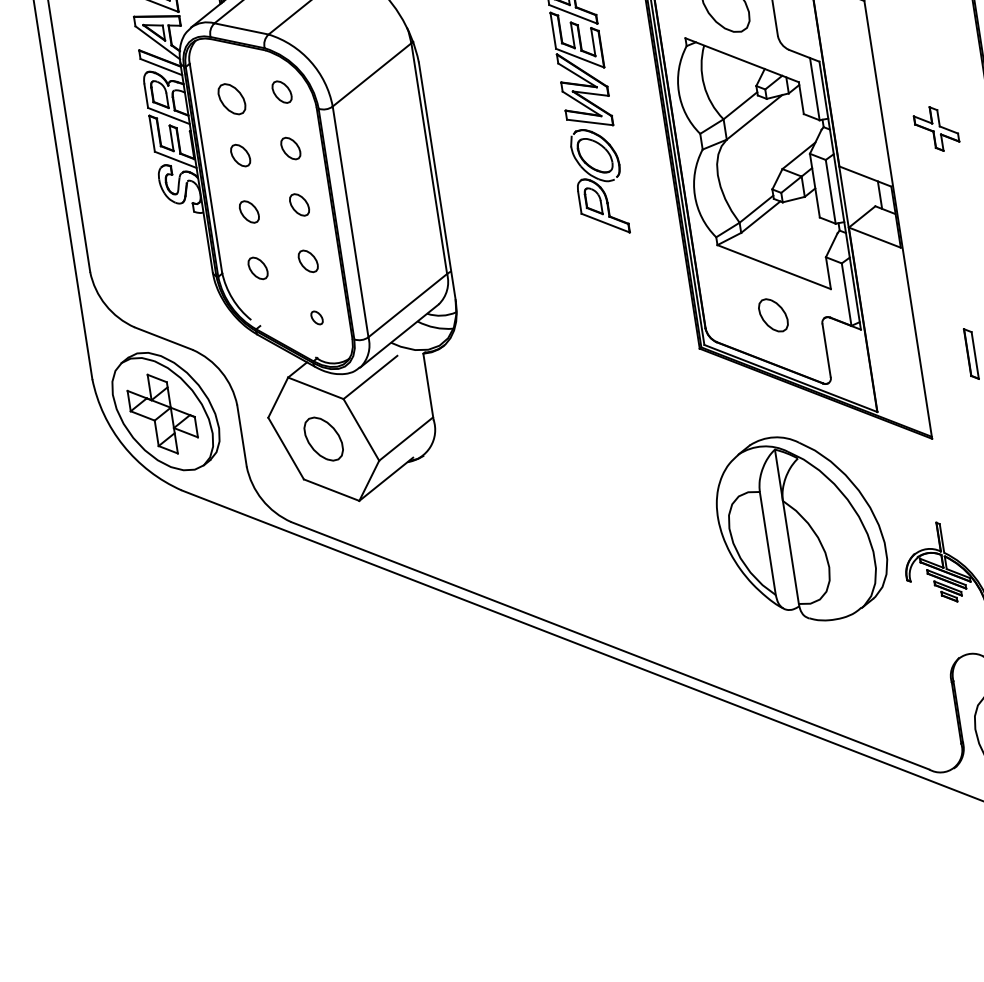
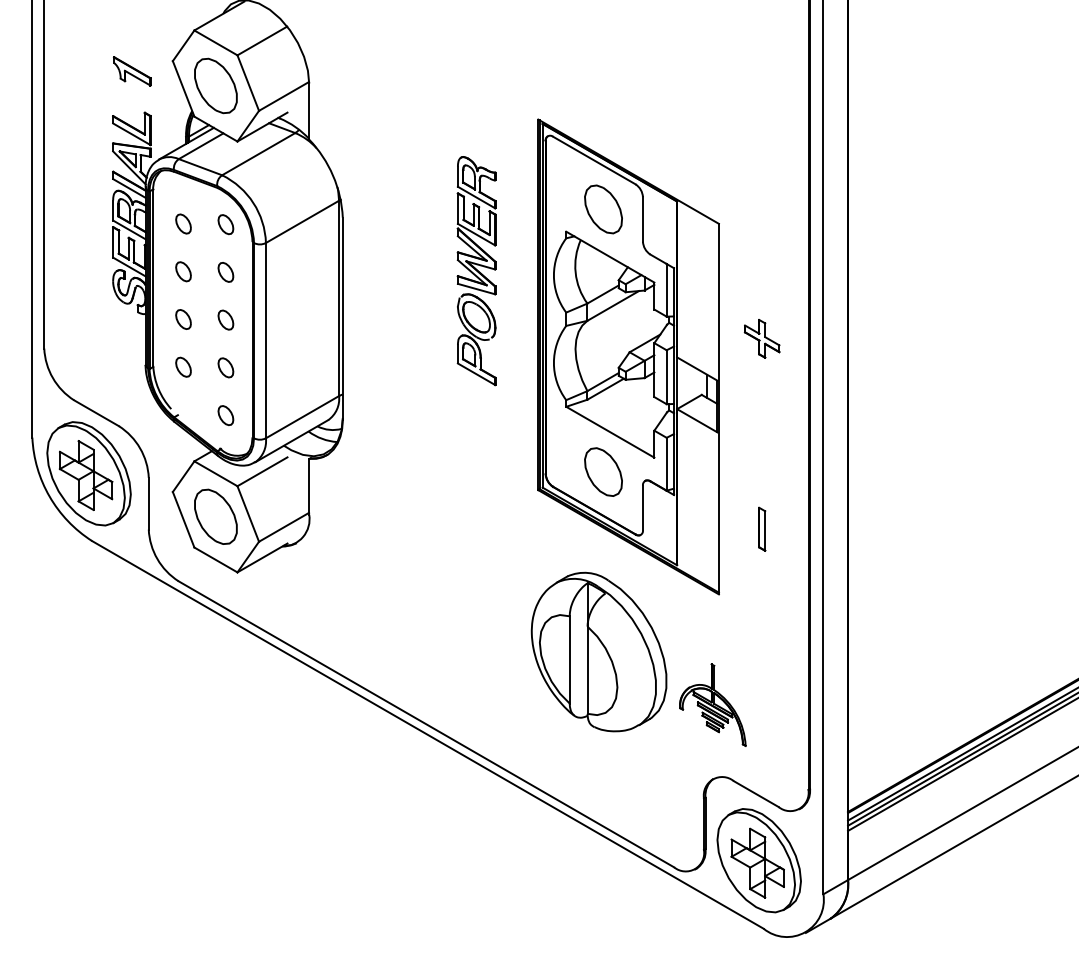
part: (231, 98) -> (183, 223), size x0.71
part: (773, 314) -> (603, 471), size x1.67
part: (316, 317) -> (225, 415), size x1.67
part: (323, 438) -> (215, 516), size x1.43

